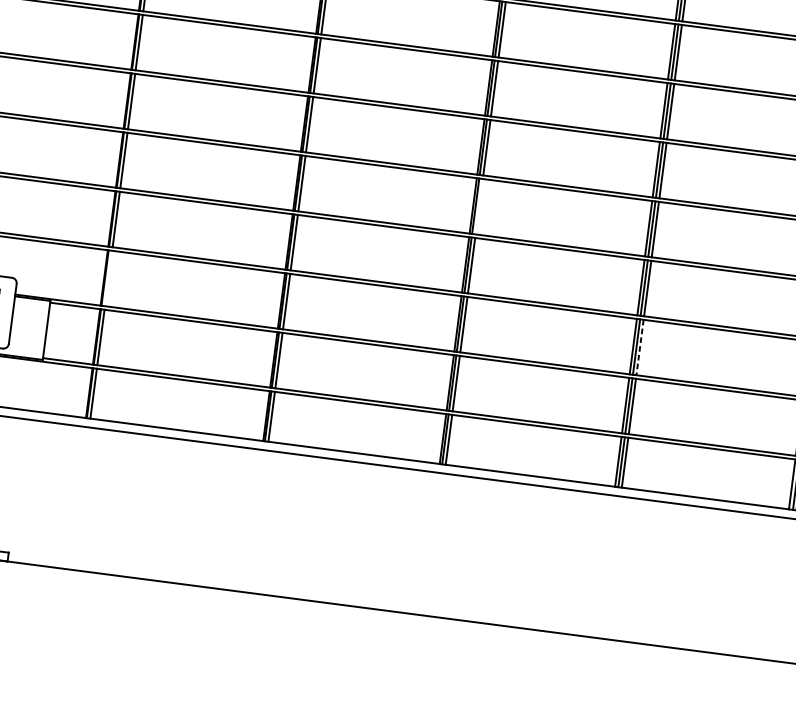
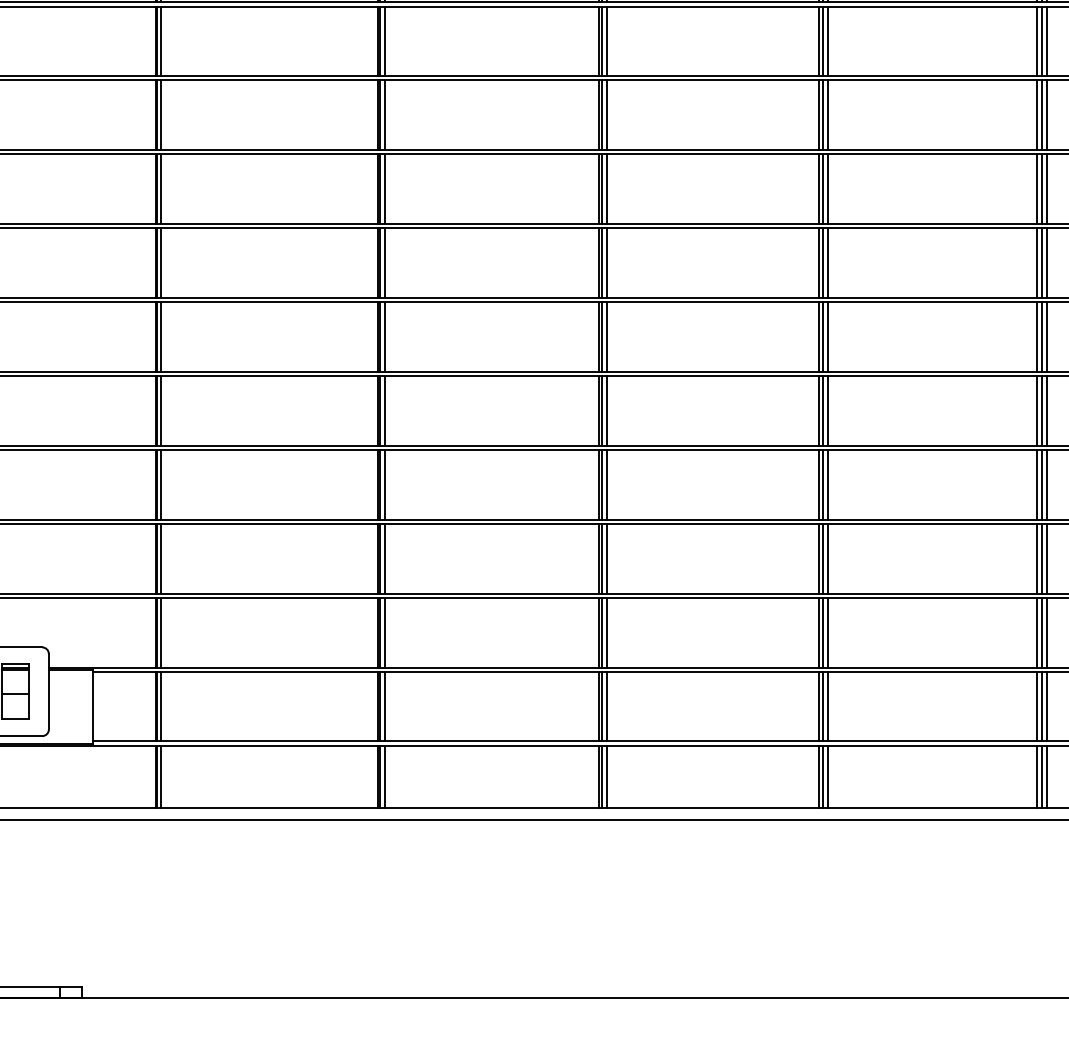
line: (479, 206) -> (606, 484), added
line: (108, 278) -> (161, 632), added
line: (639, 347) -> (827, 632), dashed -> solid

